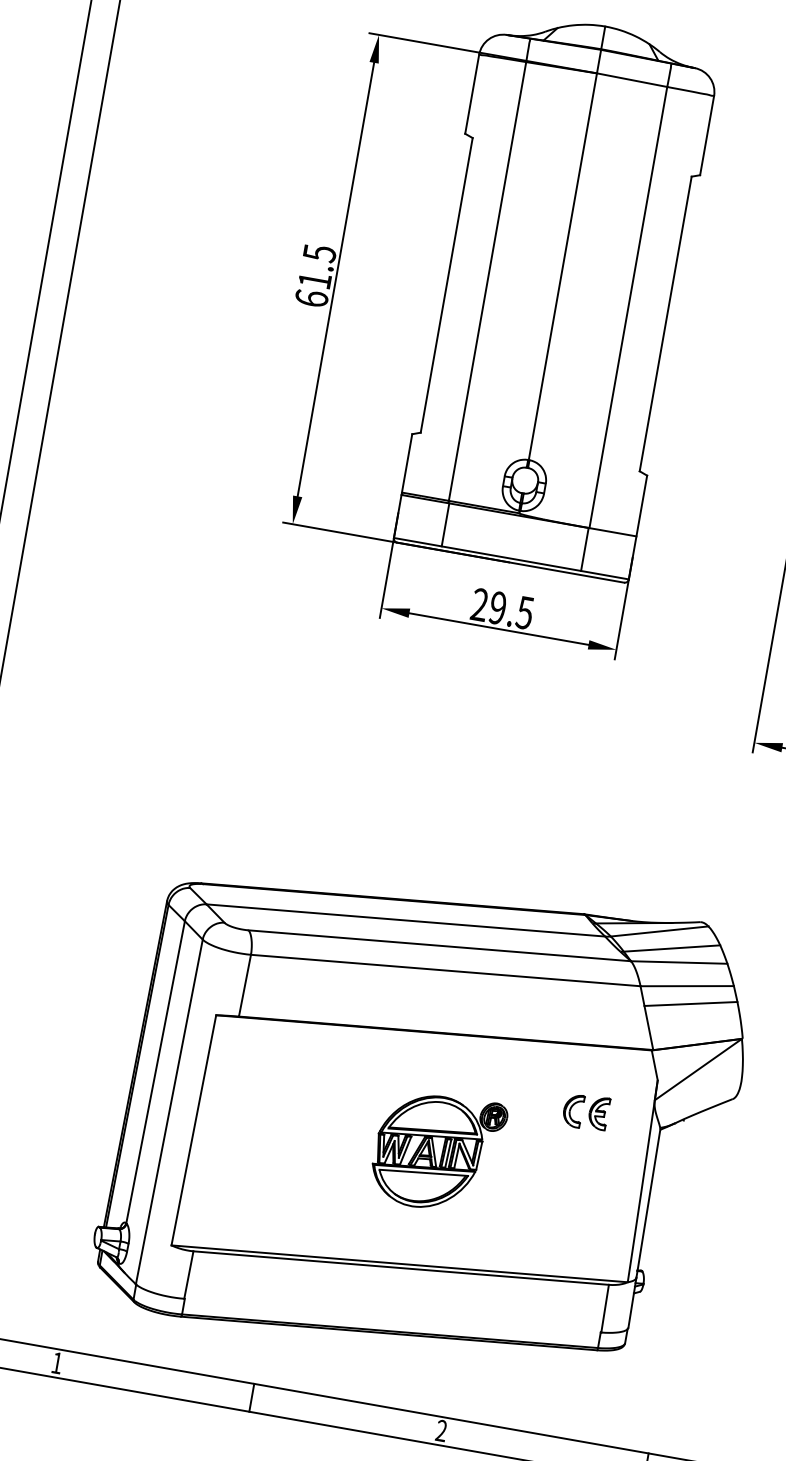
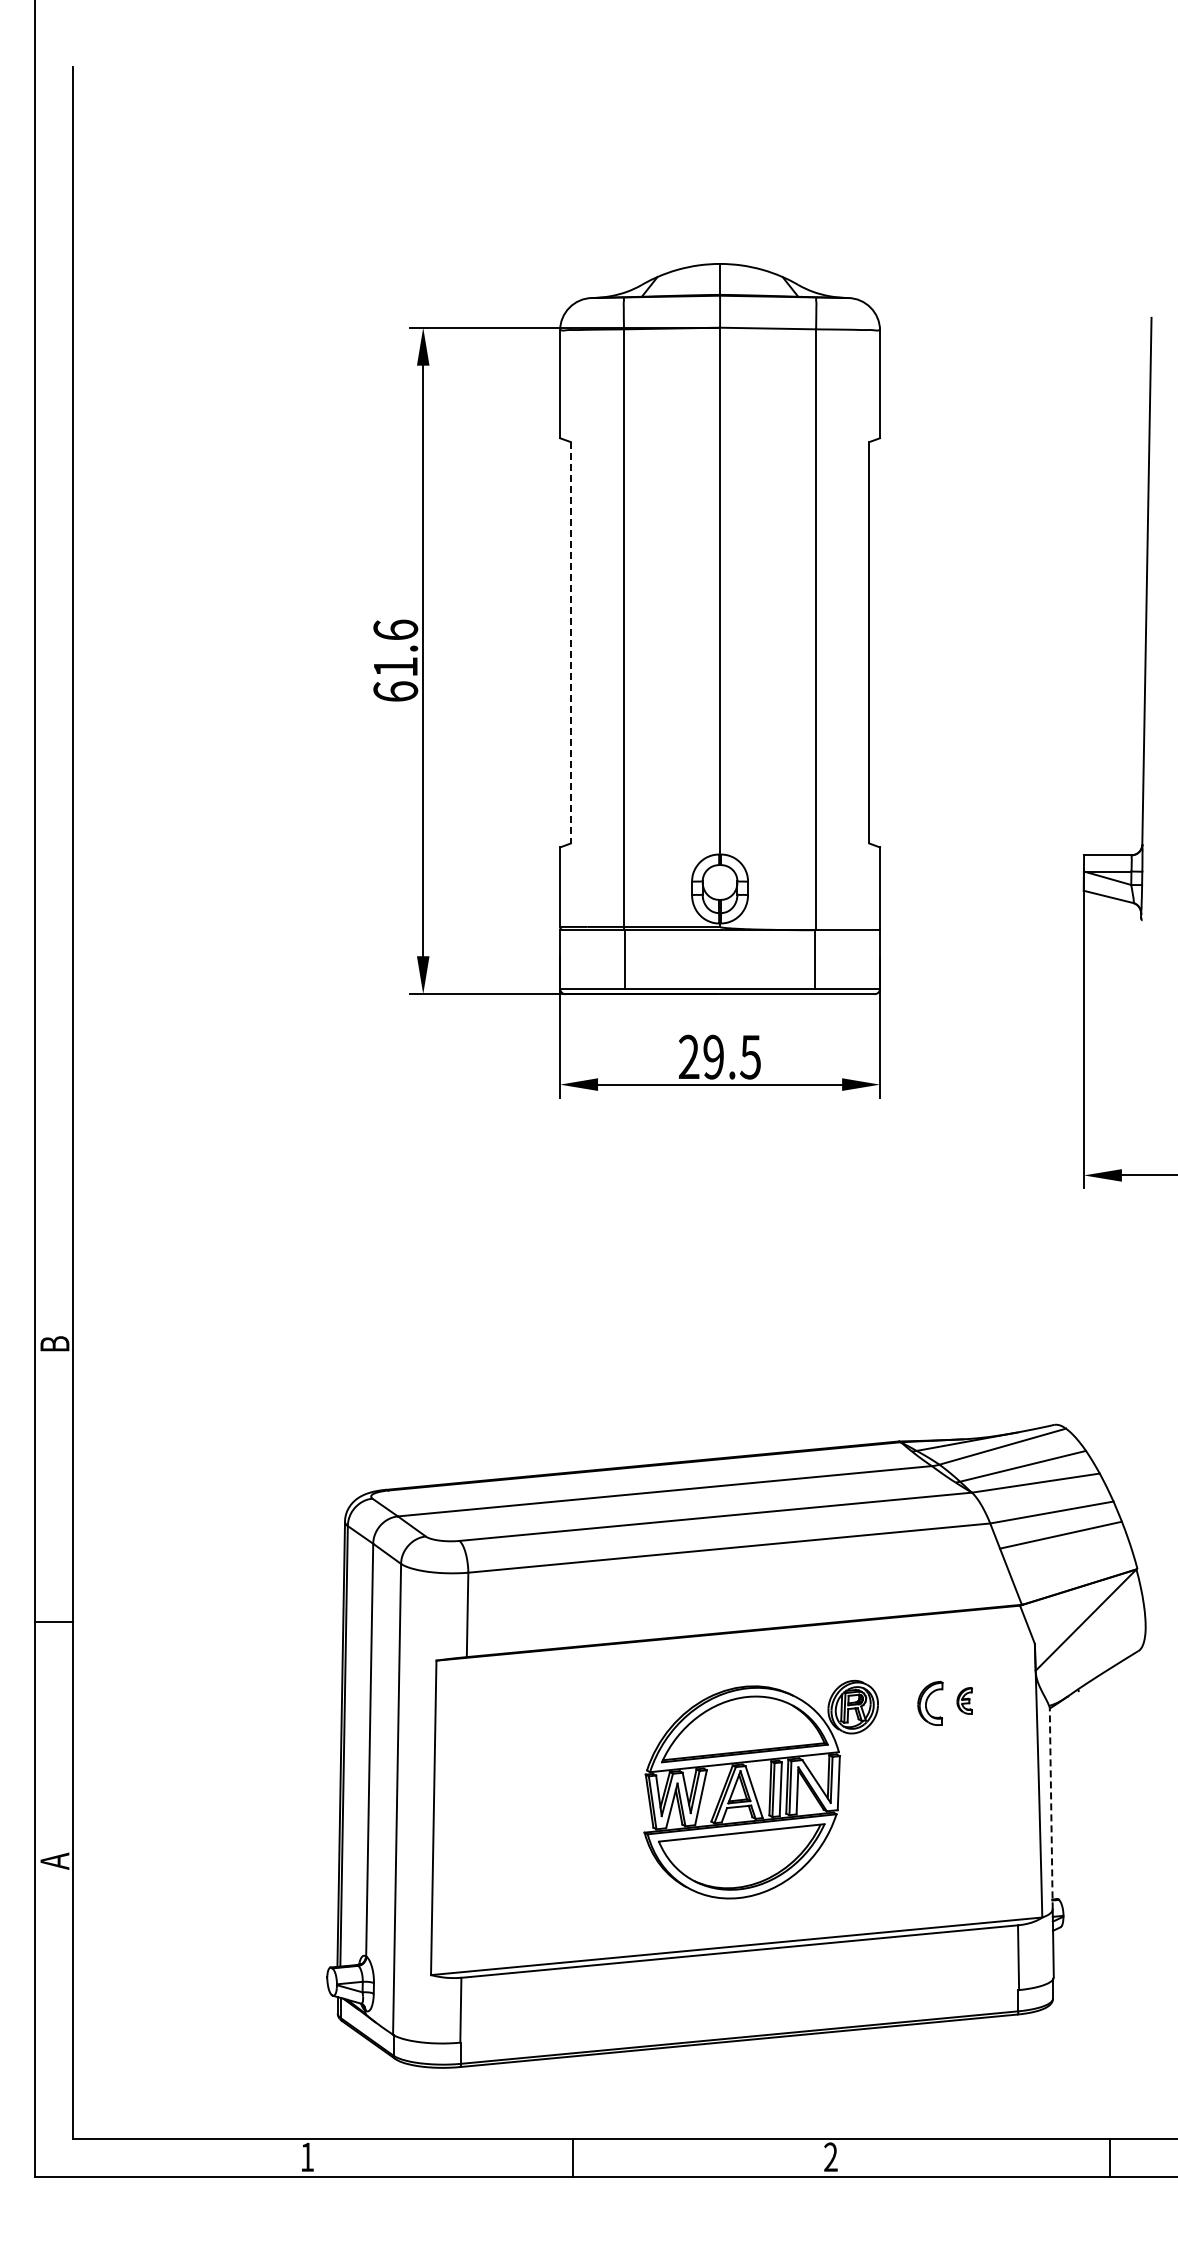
text: (319, 252) -> (395, 629), 61.5 -> 61.6
line: (446, 285) -> (570, 642), solid -> dashed
part: (598, 1112) -> (964, 1700), size x0.6
part: (438, 1151) -> (761, 1789), size x1.4
line: (648, 1203) -> (1051, 1808), solid -> dashed

